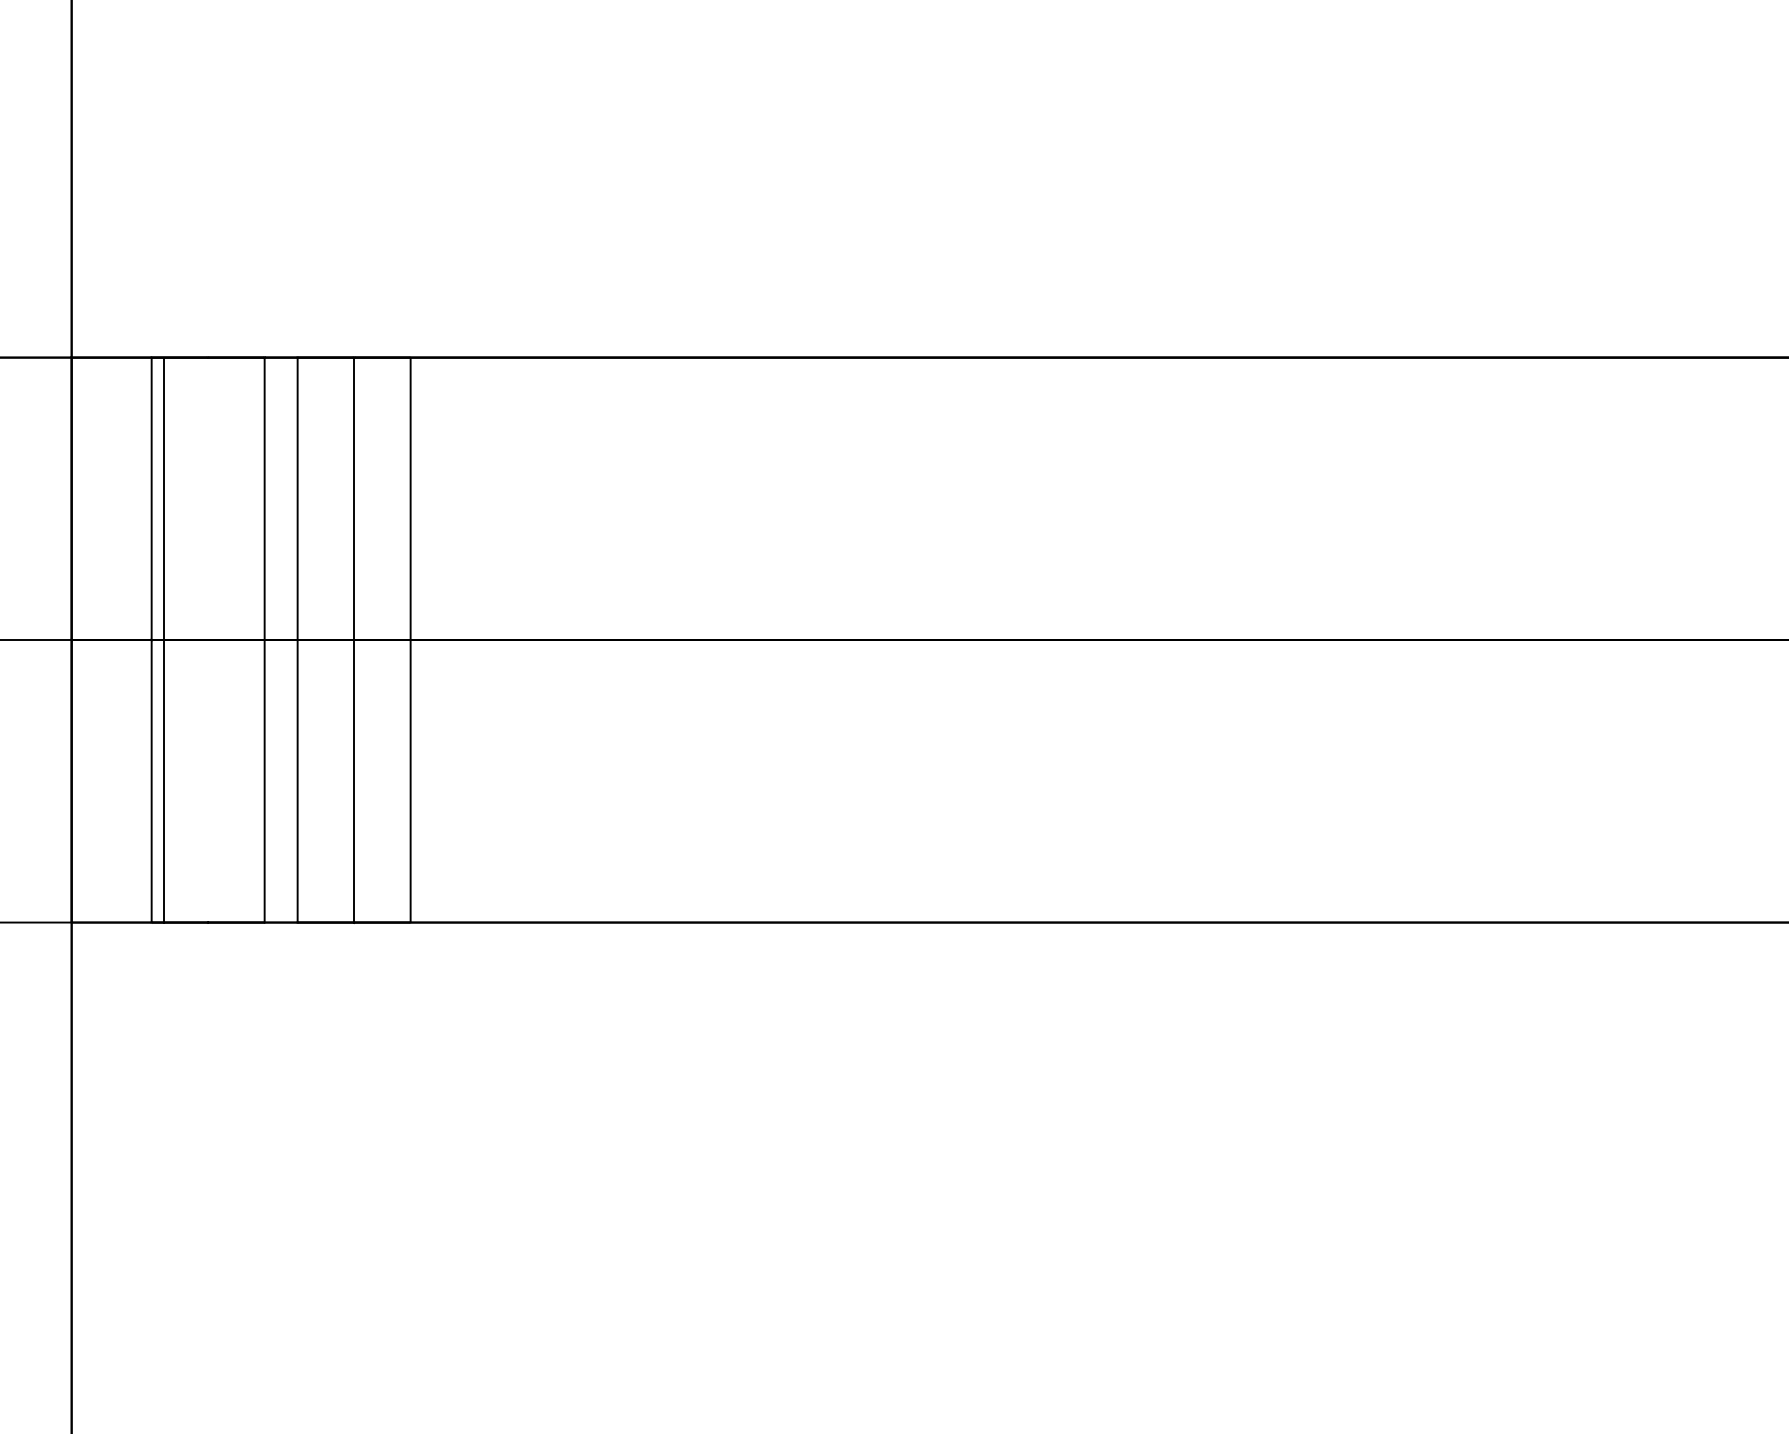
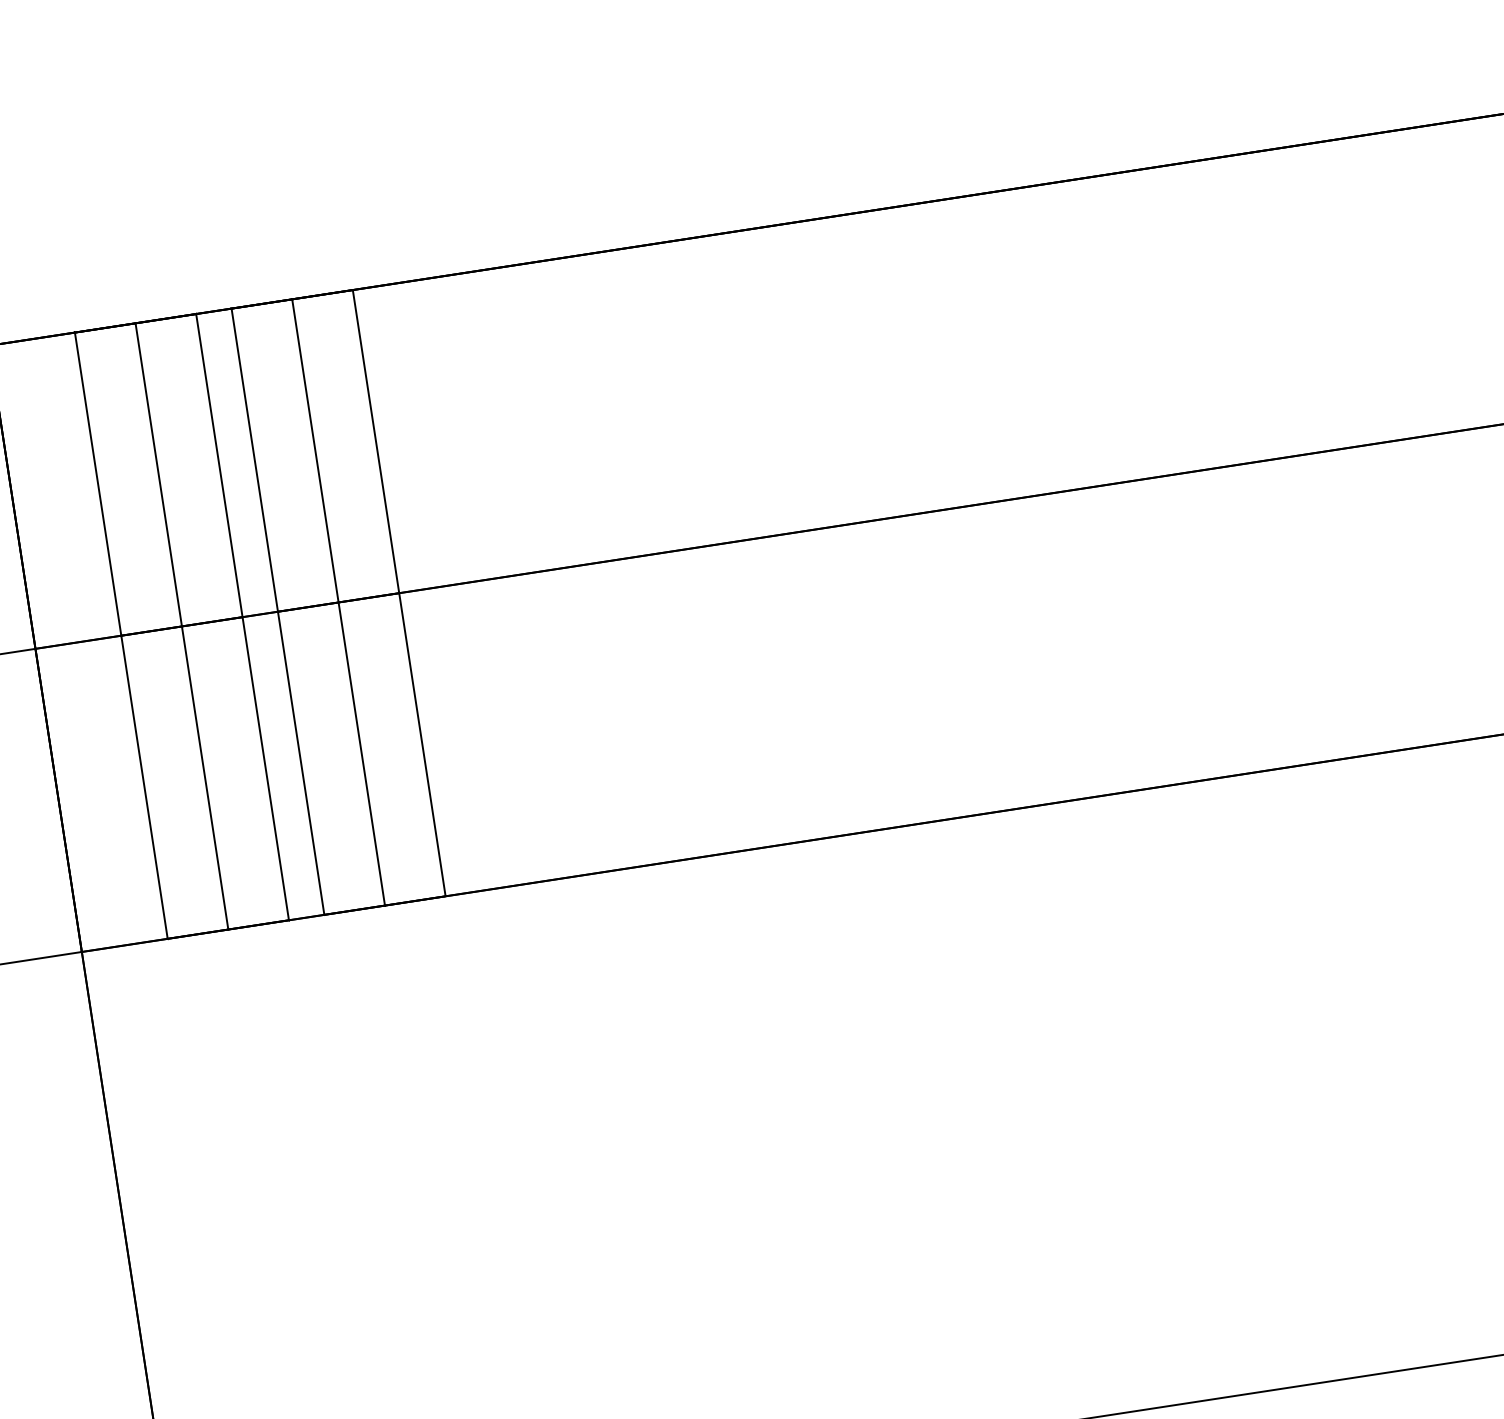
line: (164, 639) -> (182, 625), moved

